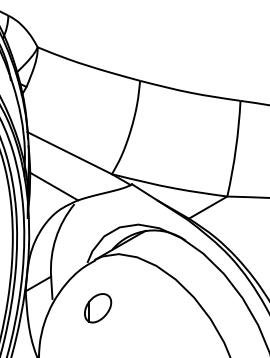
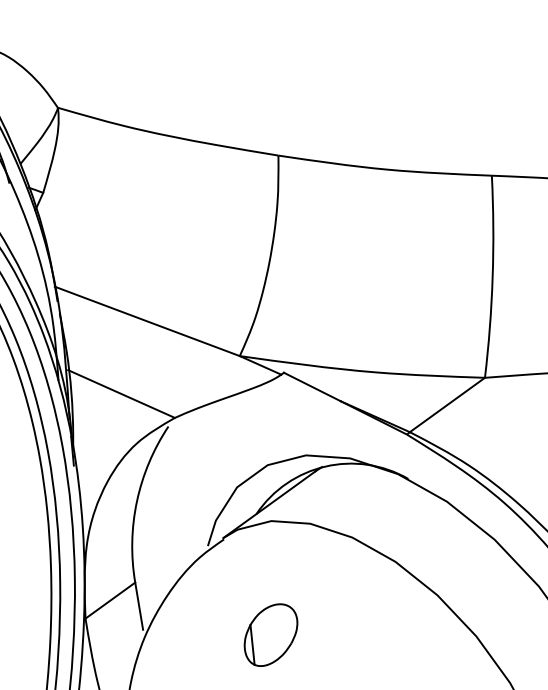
part: (98, 308) -> (272, 635), moved

